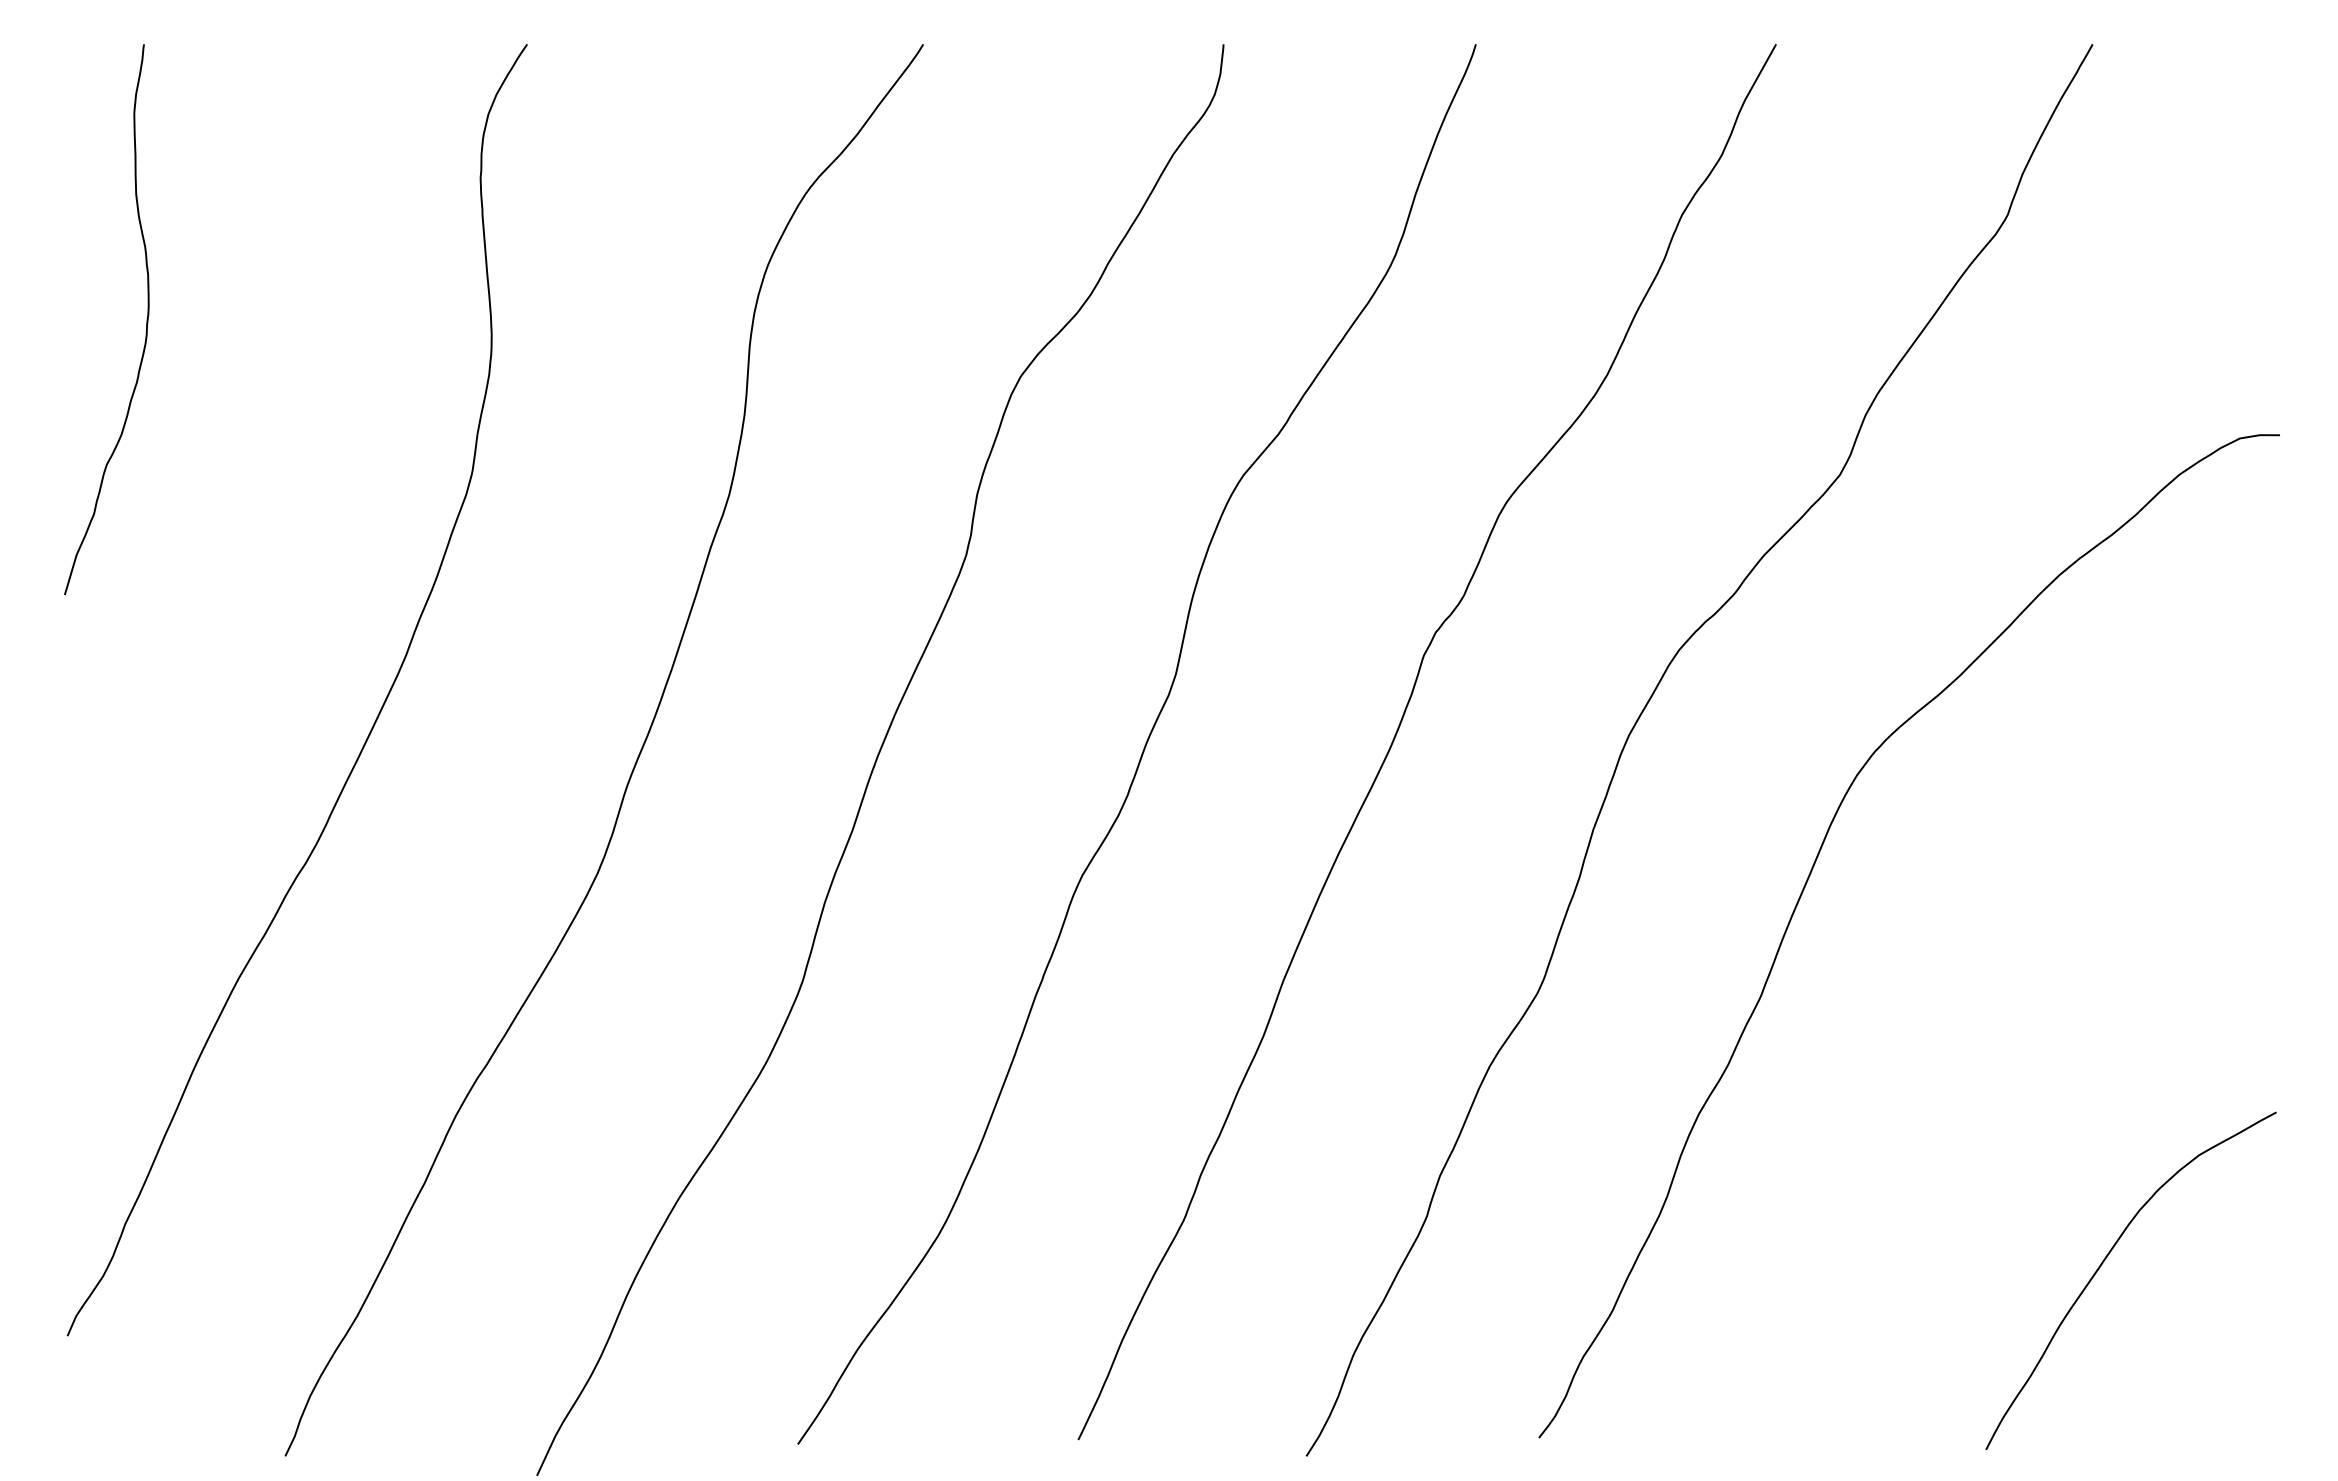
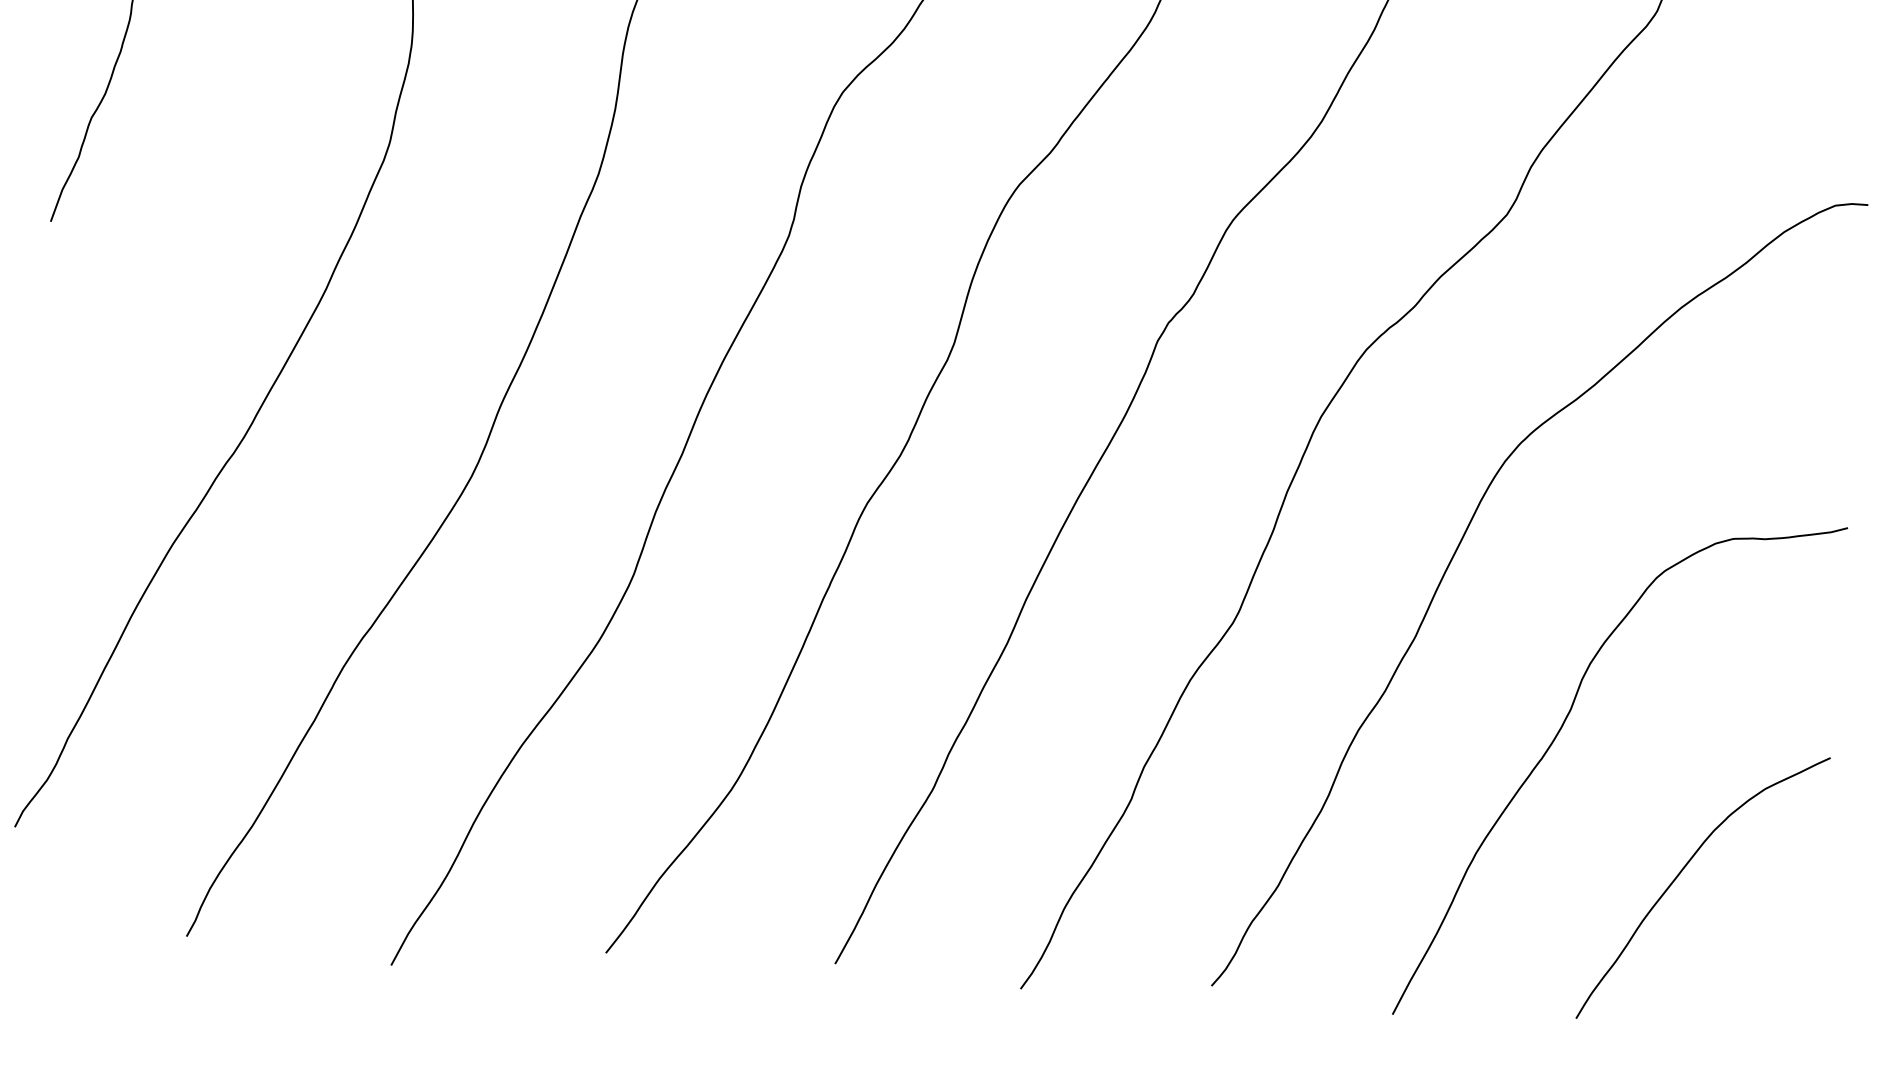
curve: (1942, 1104) -> (1558, 734), added

